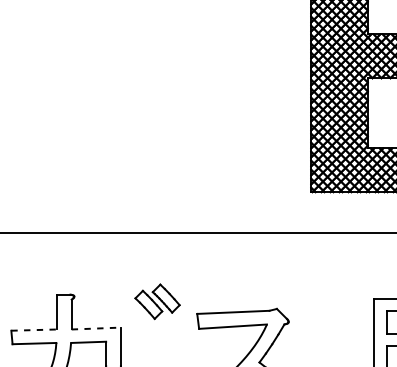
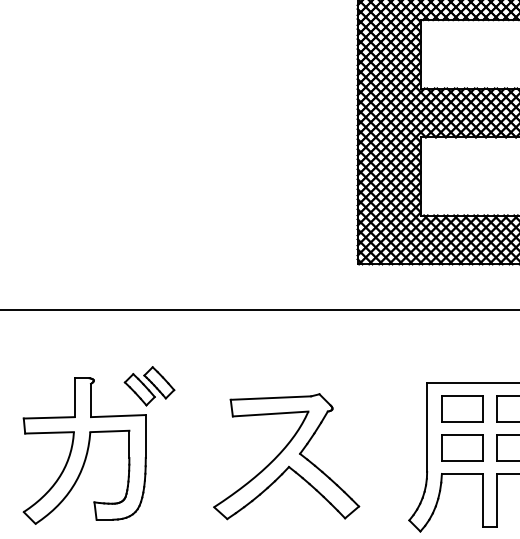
part: (157, 301) -> (149, 386), moved
line: (96, 328) -> (118, 416), dashed -> solid
line: (34, 329) -> (49, 417), dashed -> solid

